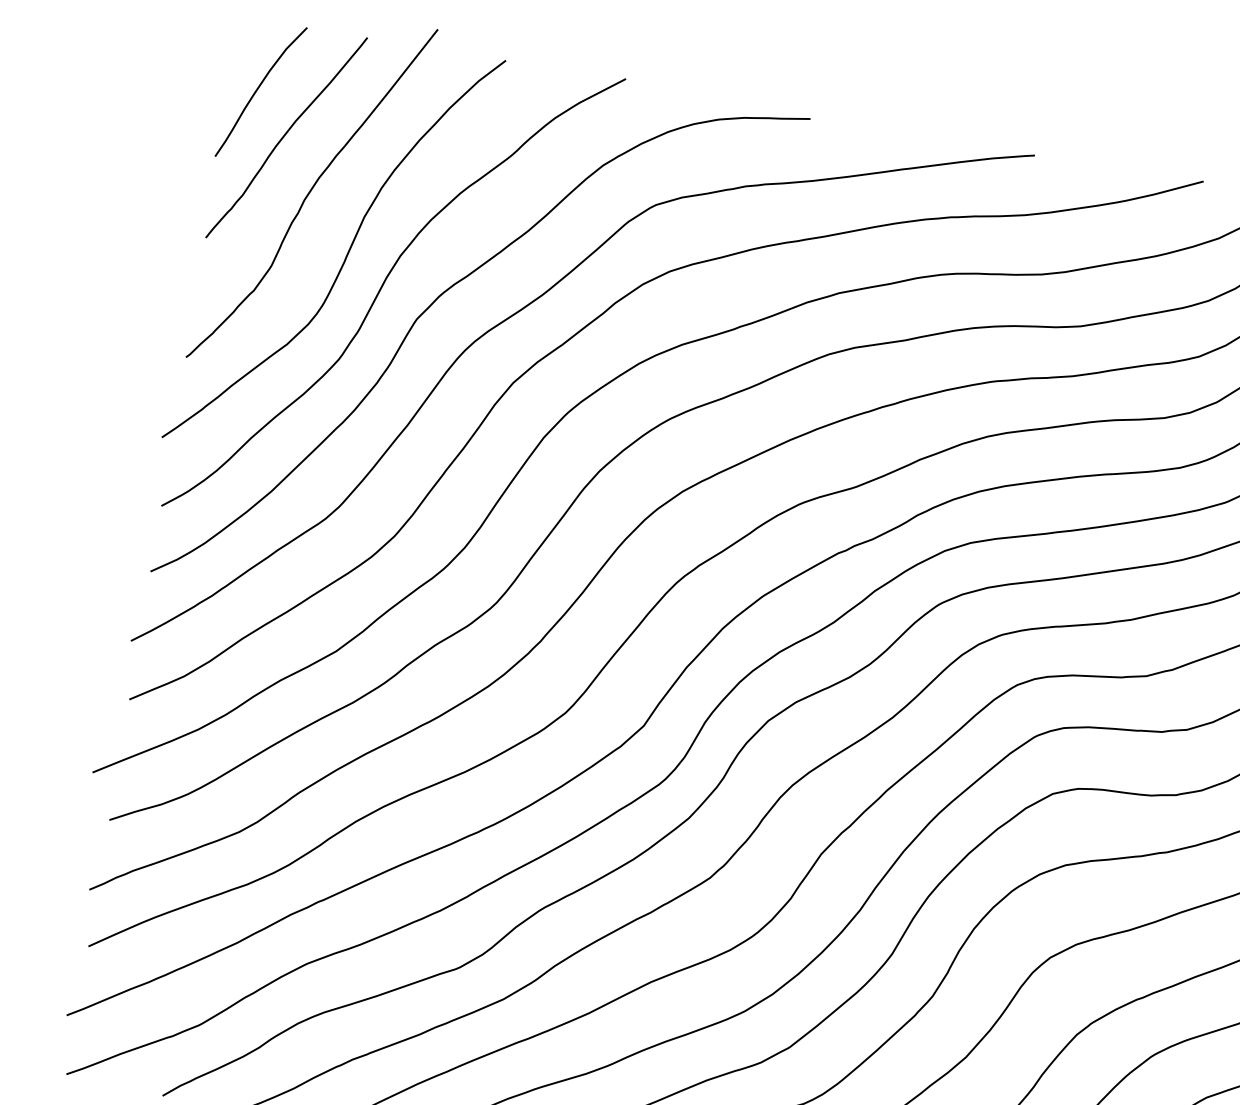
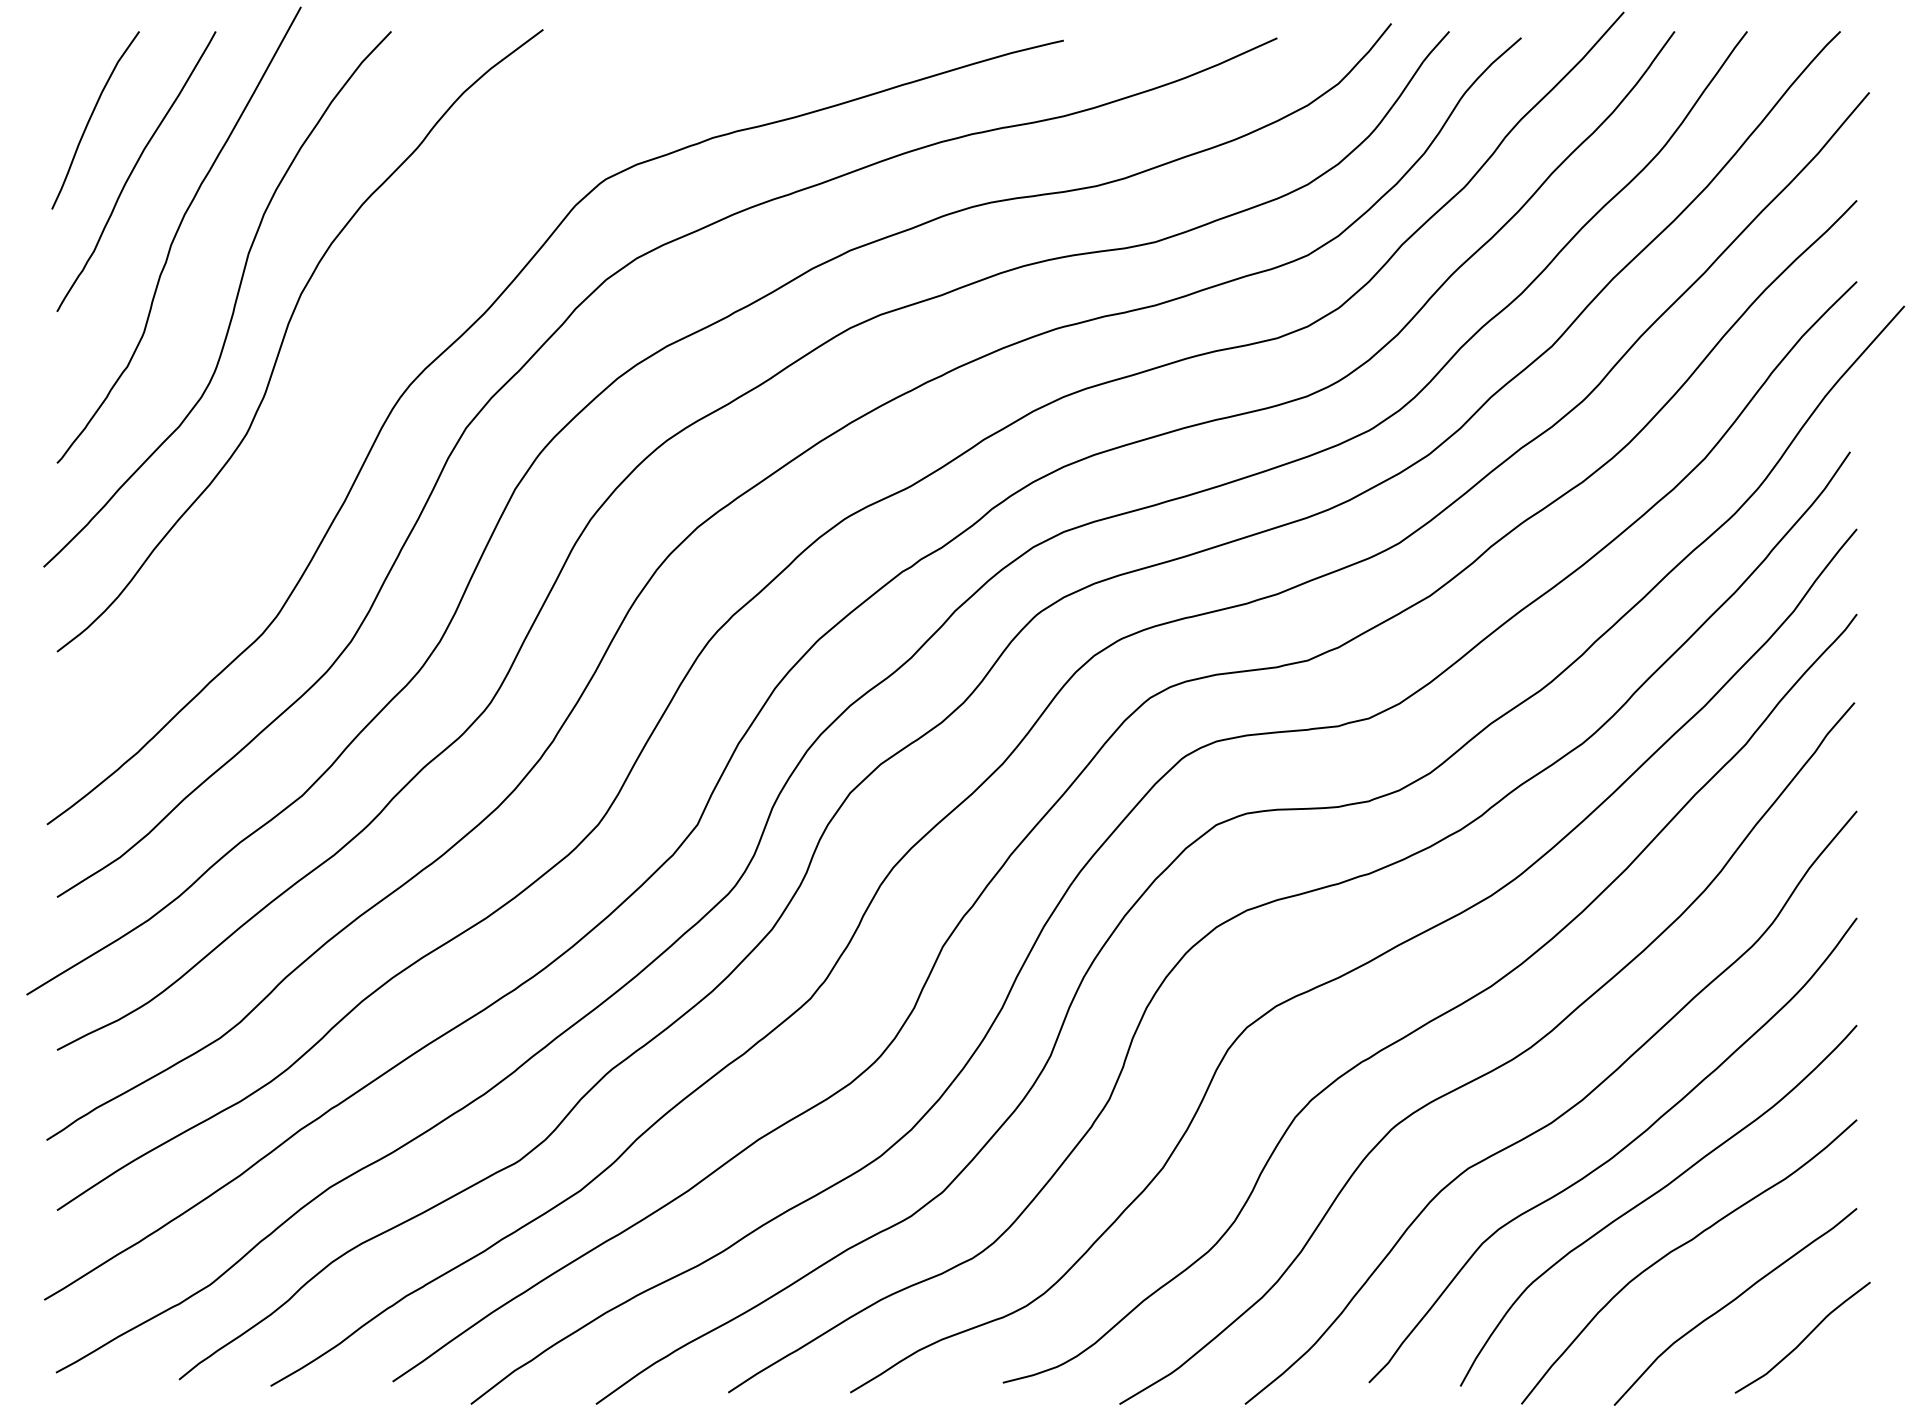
curve: (434, 303) -> (352, 345), removed

